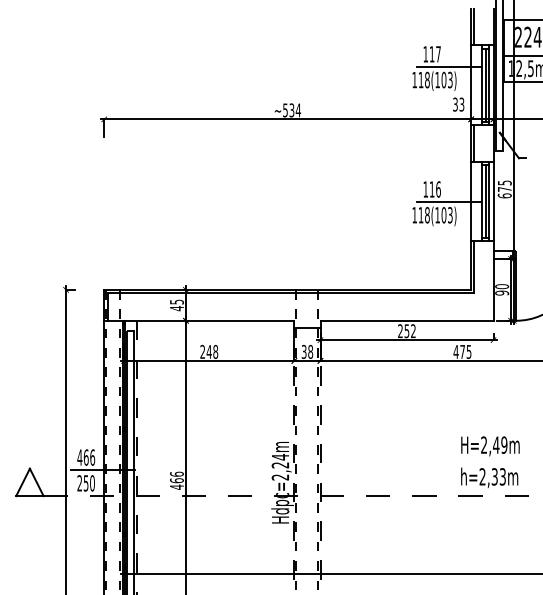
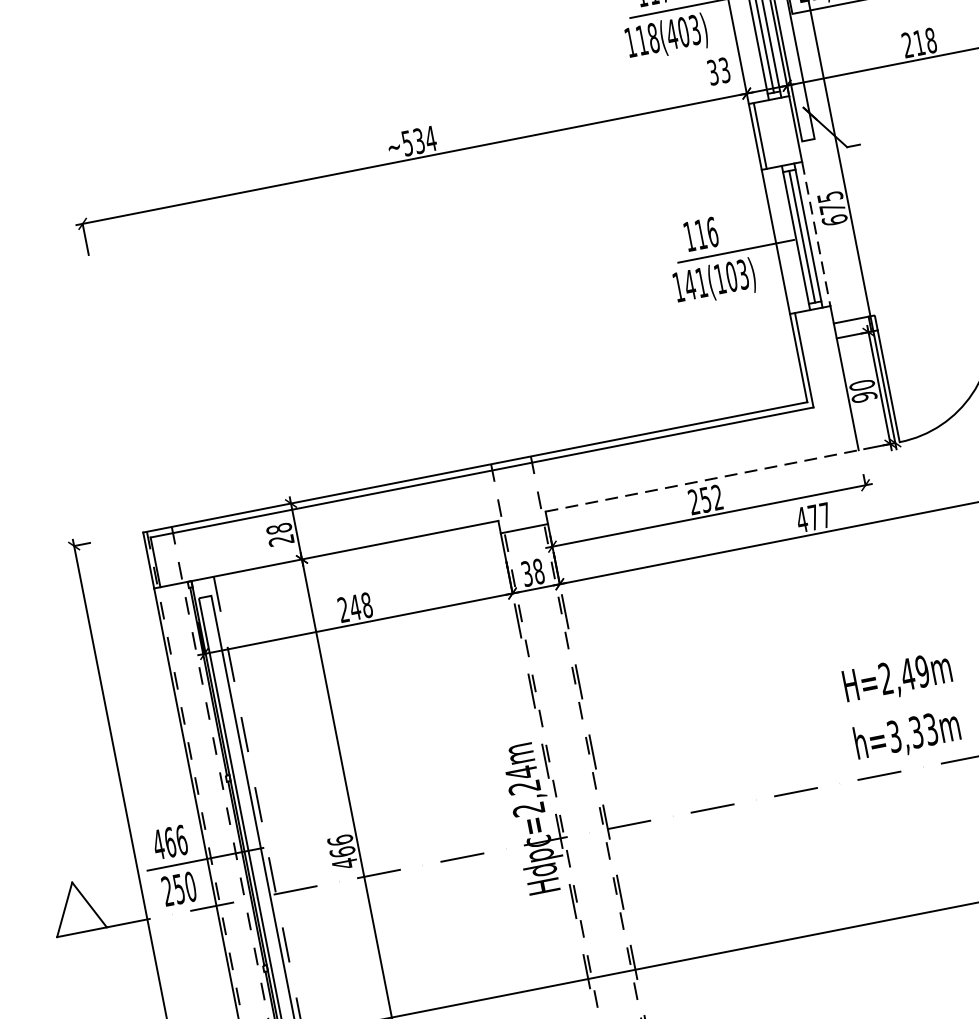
text: (437, 80) -> (672, 35), 118(103) -> 118(403)
line: (493, 201) -> (816, 234), solid -> dashed
text: (423, 215) -> (694, 284), 118(103) -> 141(103)
text: (176, 305) -> (279, 535), 45 -> 28
line: (407, 320) -> (702, 480), solid -> dashed
text: (468, 351) -> (824, 514), 475 -> 477
text: (482, 476) -> (894, 735), h=2,33m -> h=3,33m

